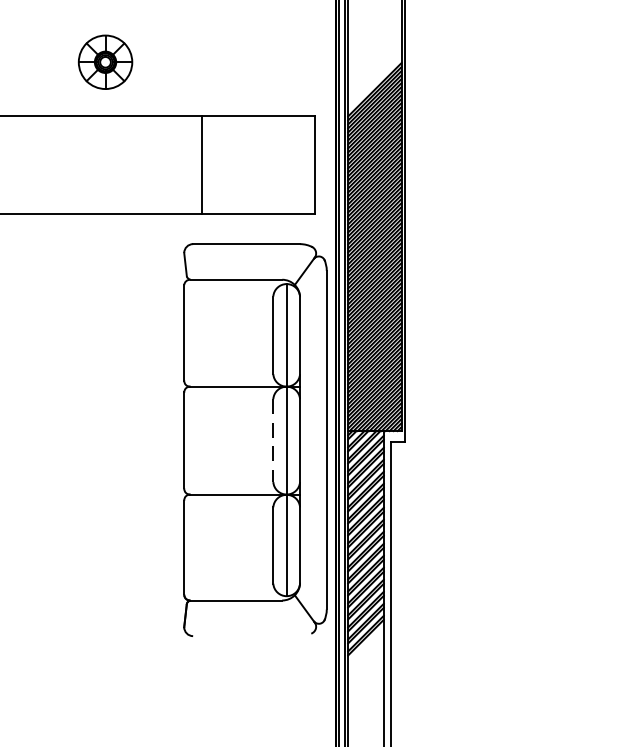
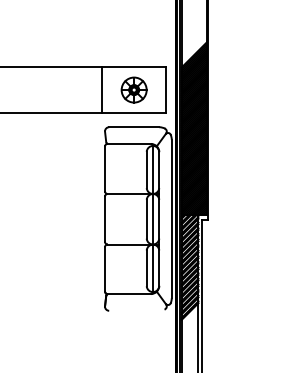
part: (104, 61) -> (133, 89), moved
line: (202, 165) -> (102, 90), moved
line: (272, 441) -> (146, 219), dashed -> solid

